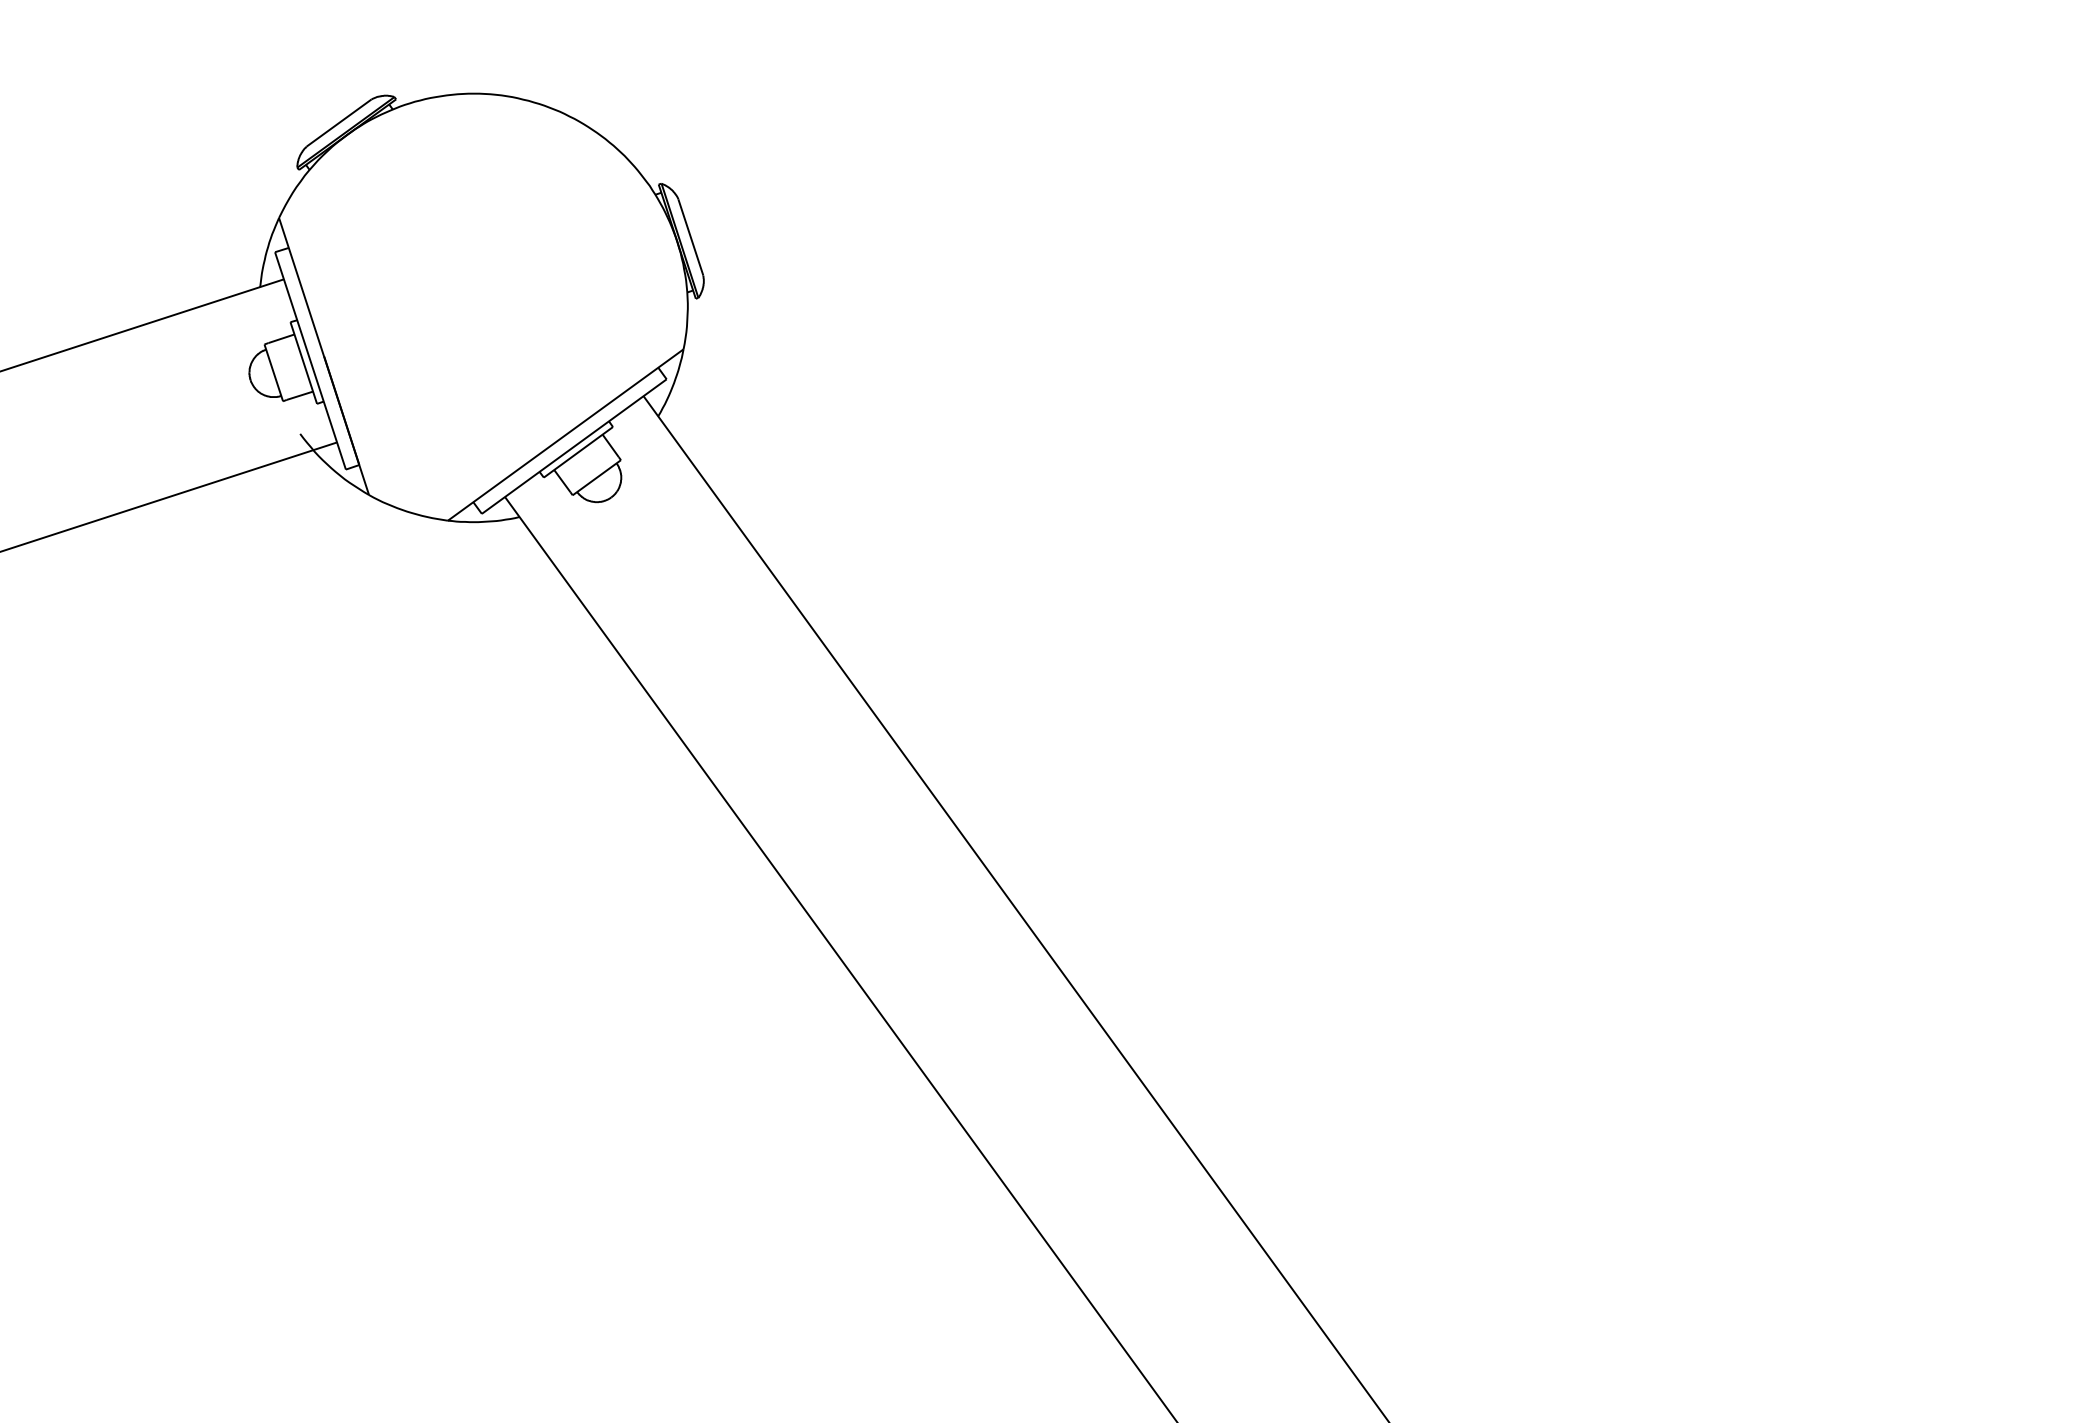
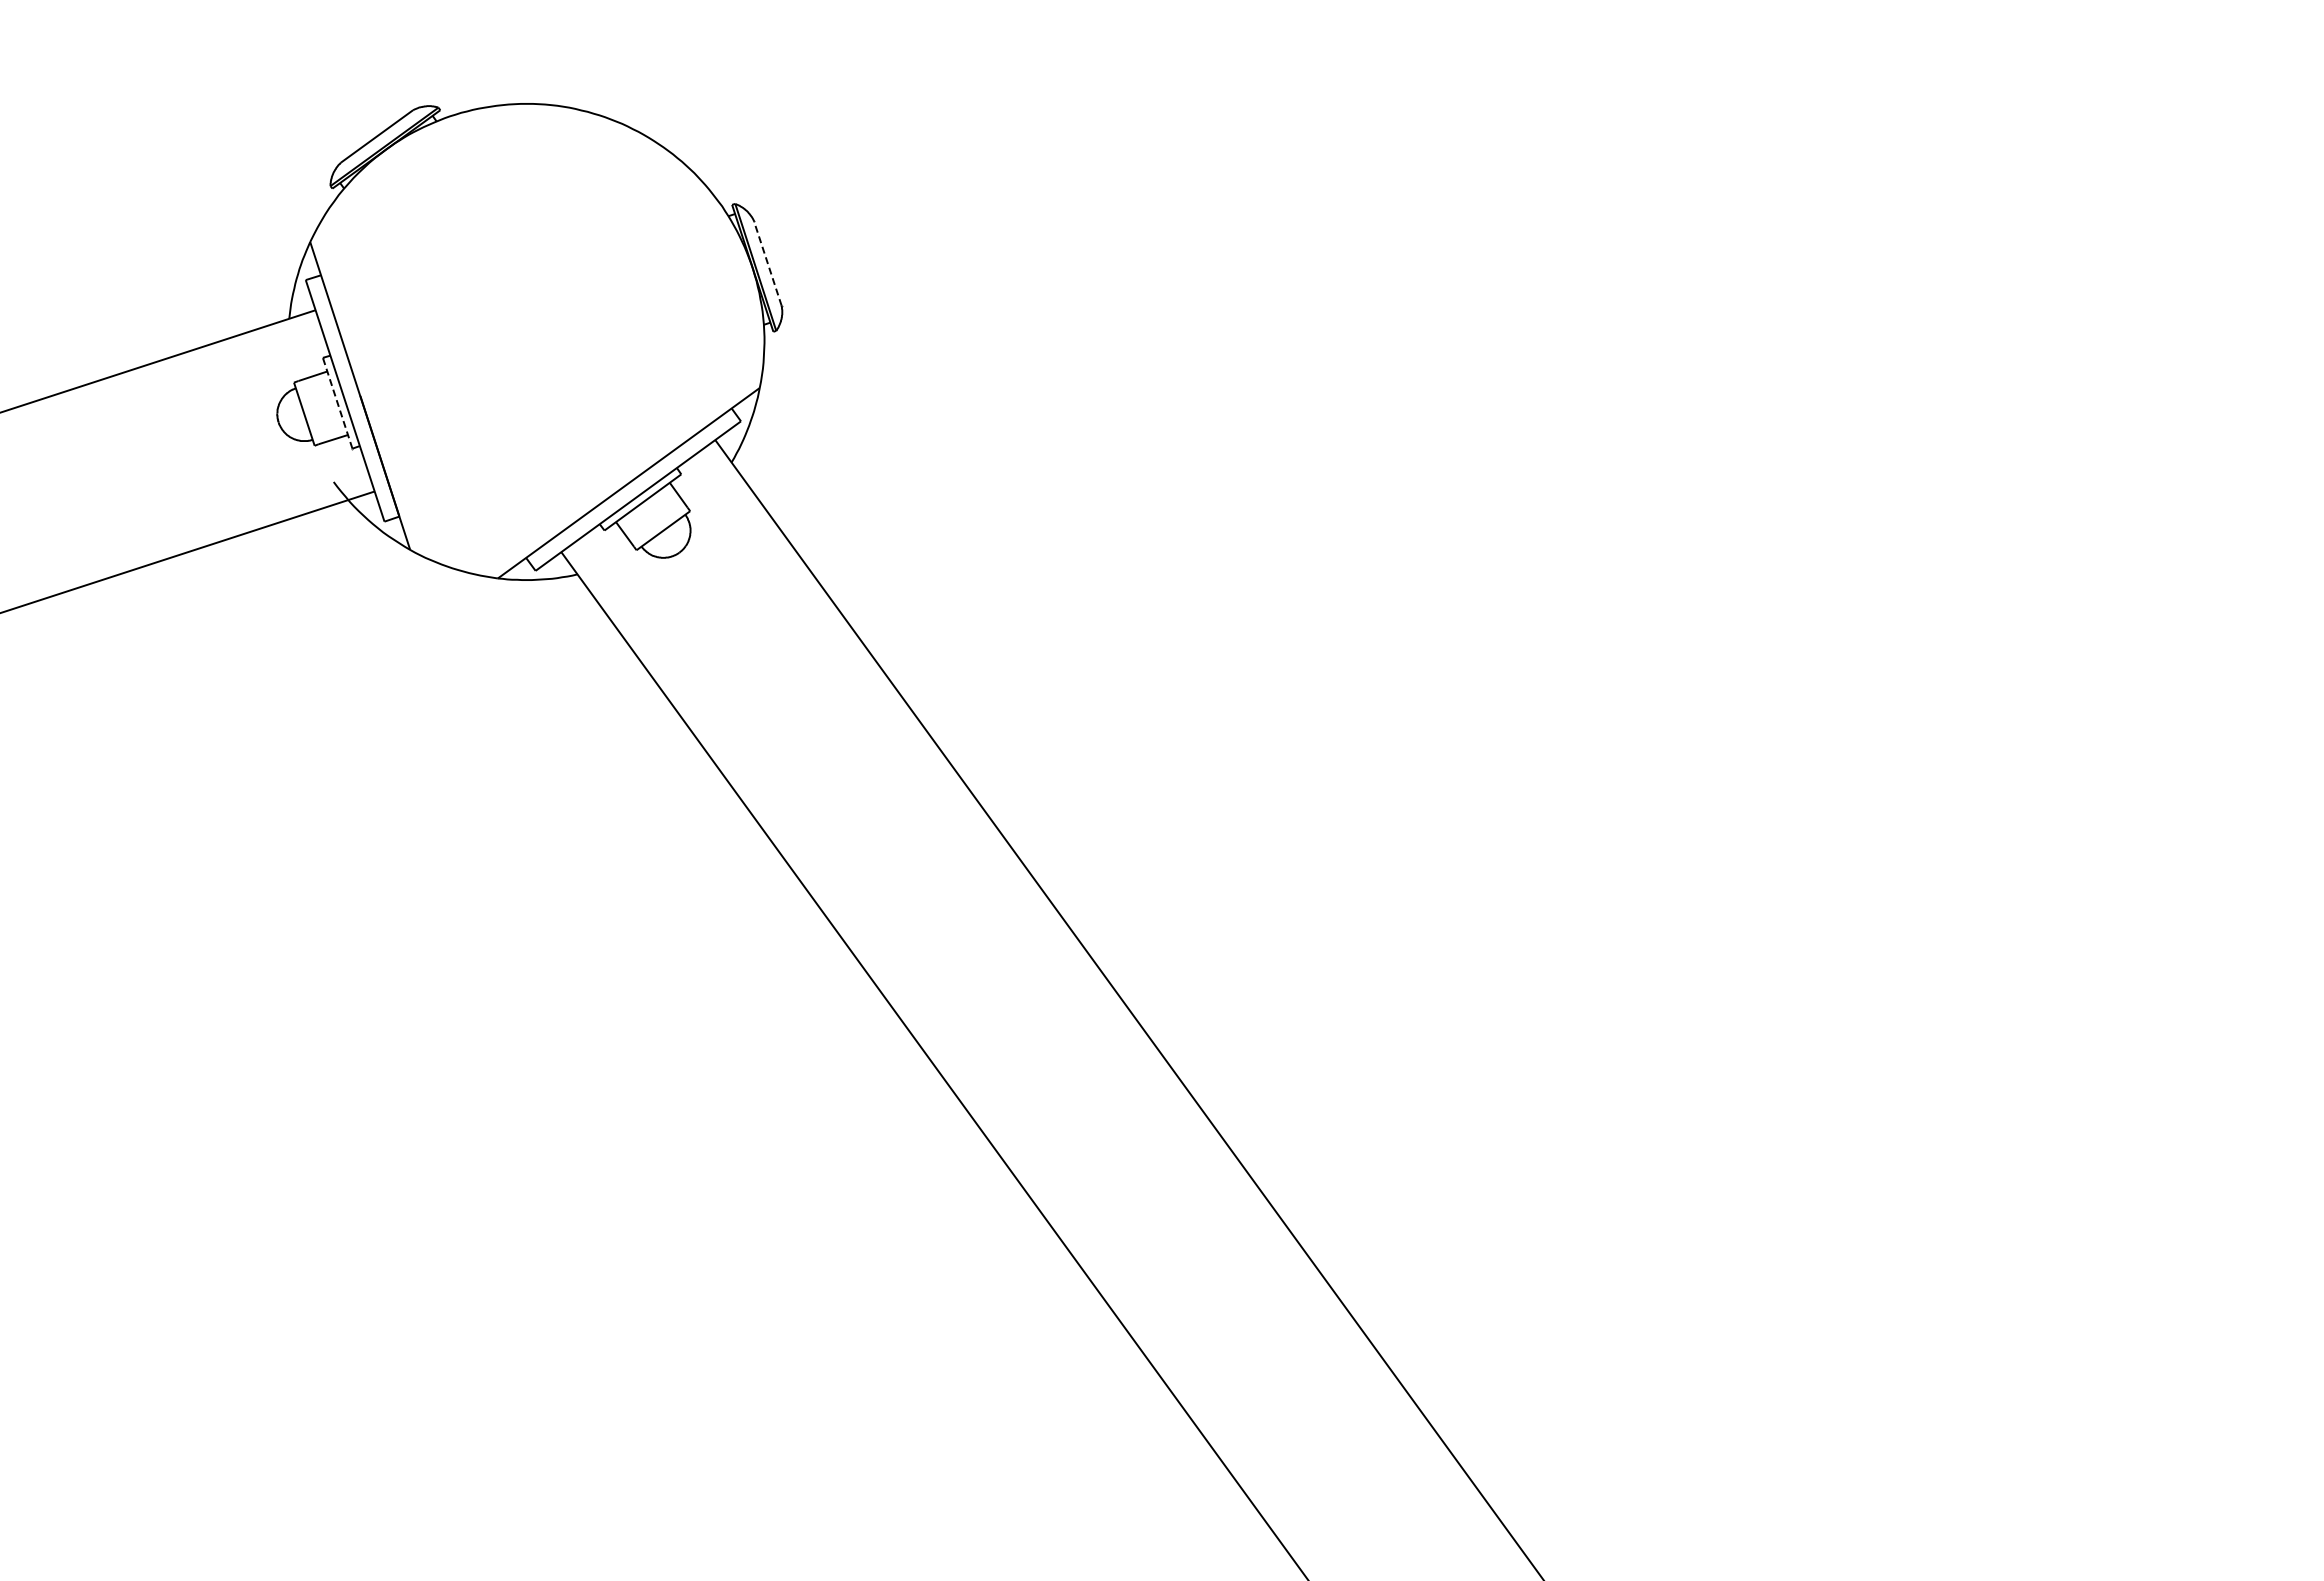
line: (690, 237) -> (767, 263), solid -> dashed
line: (303, 363) -> (337, 403), solid -> dashed

